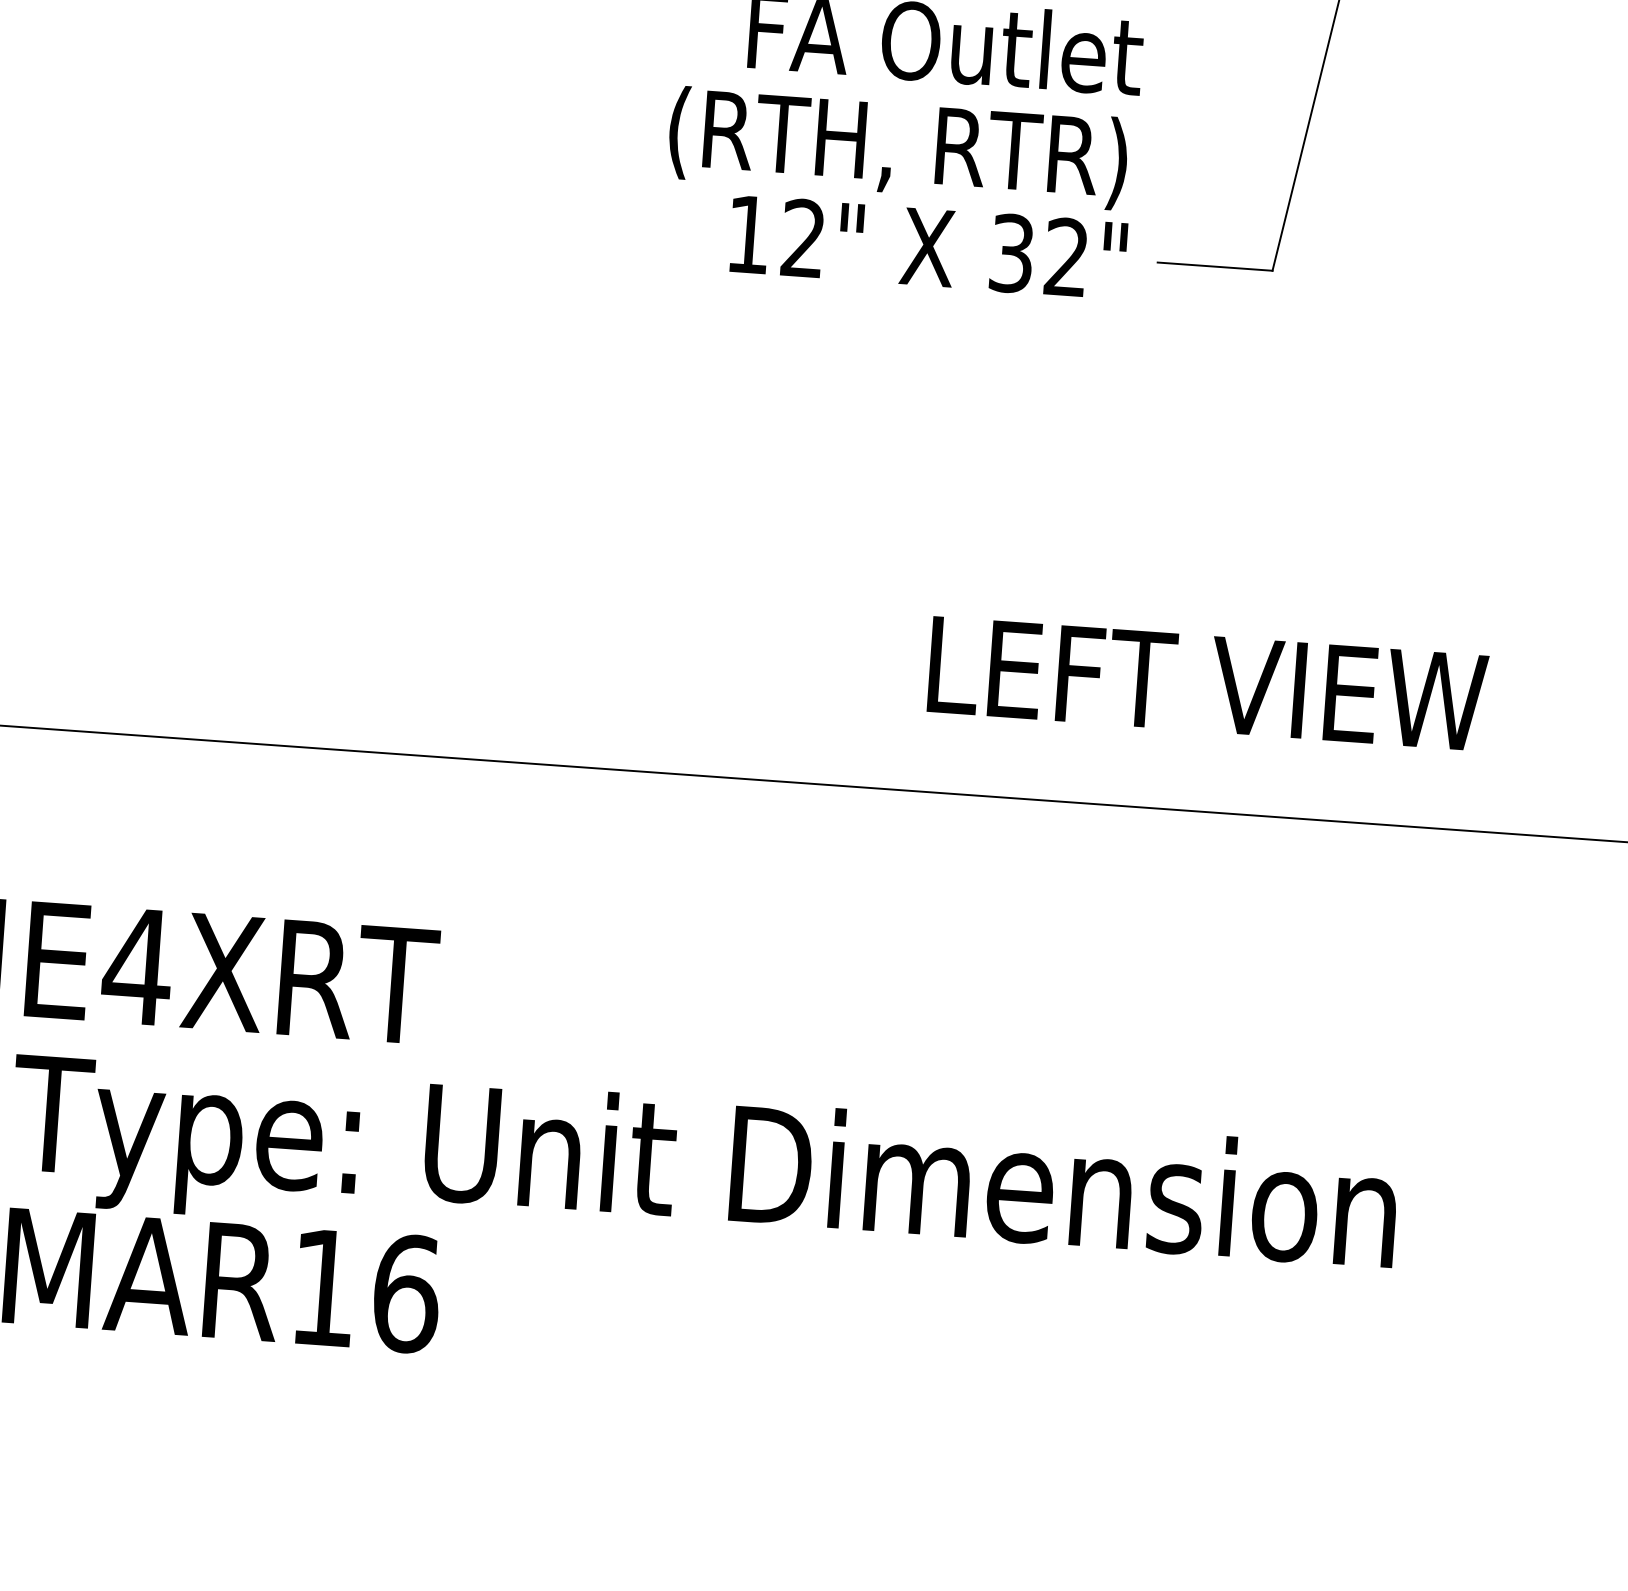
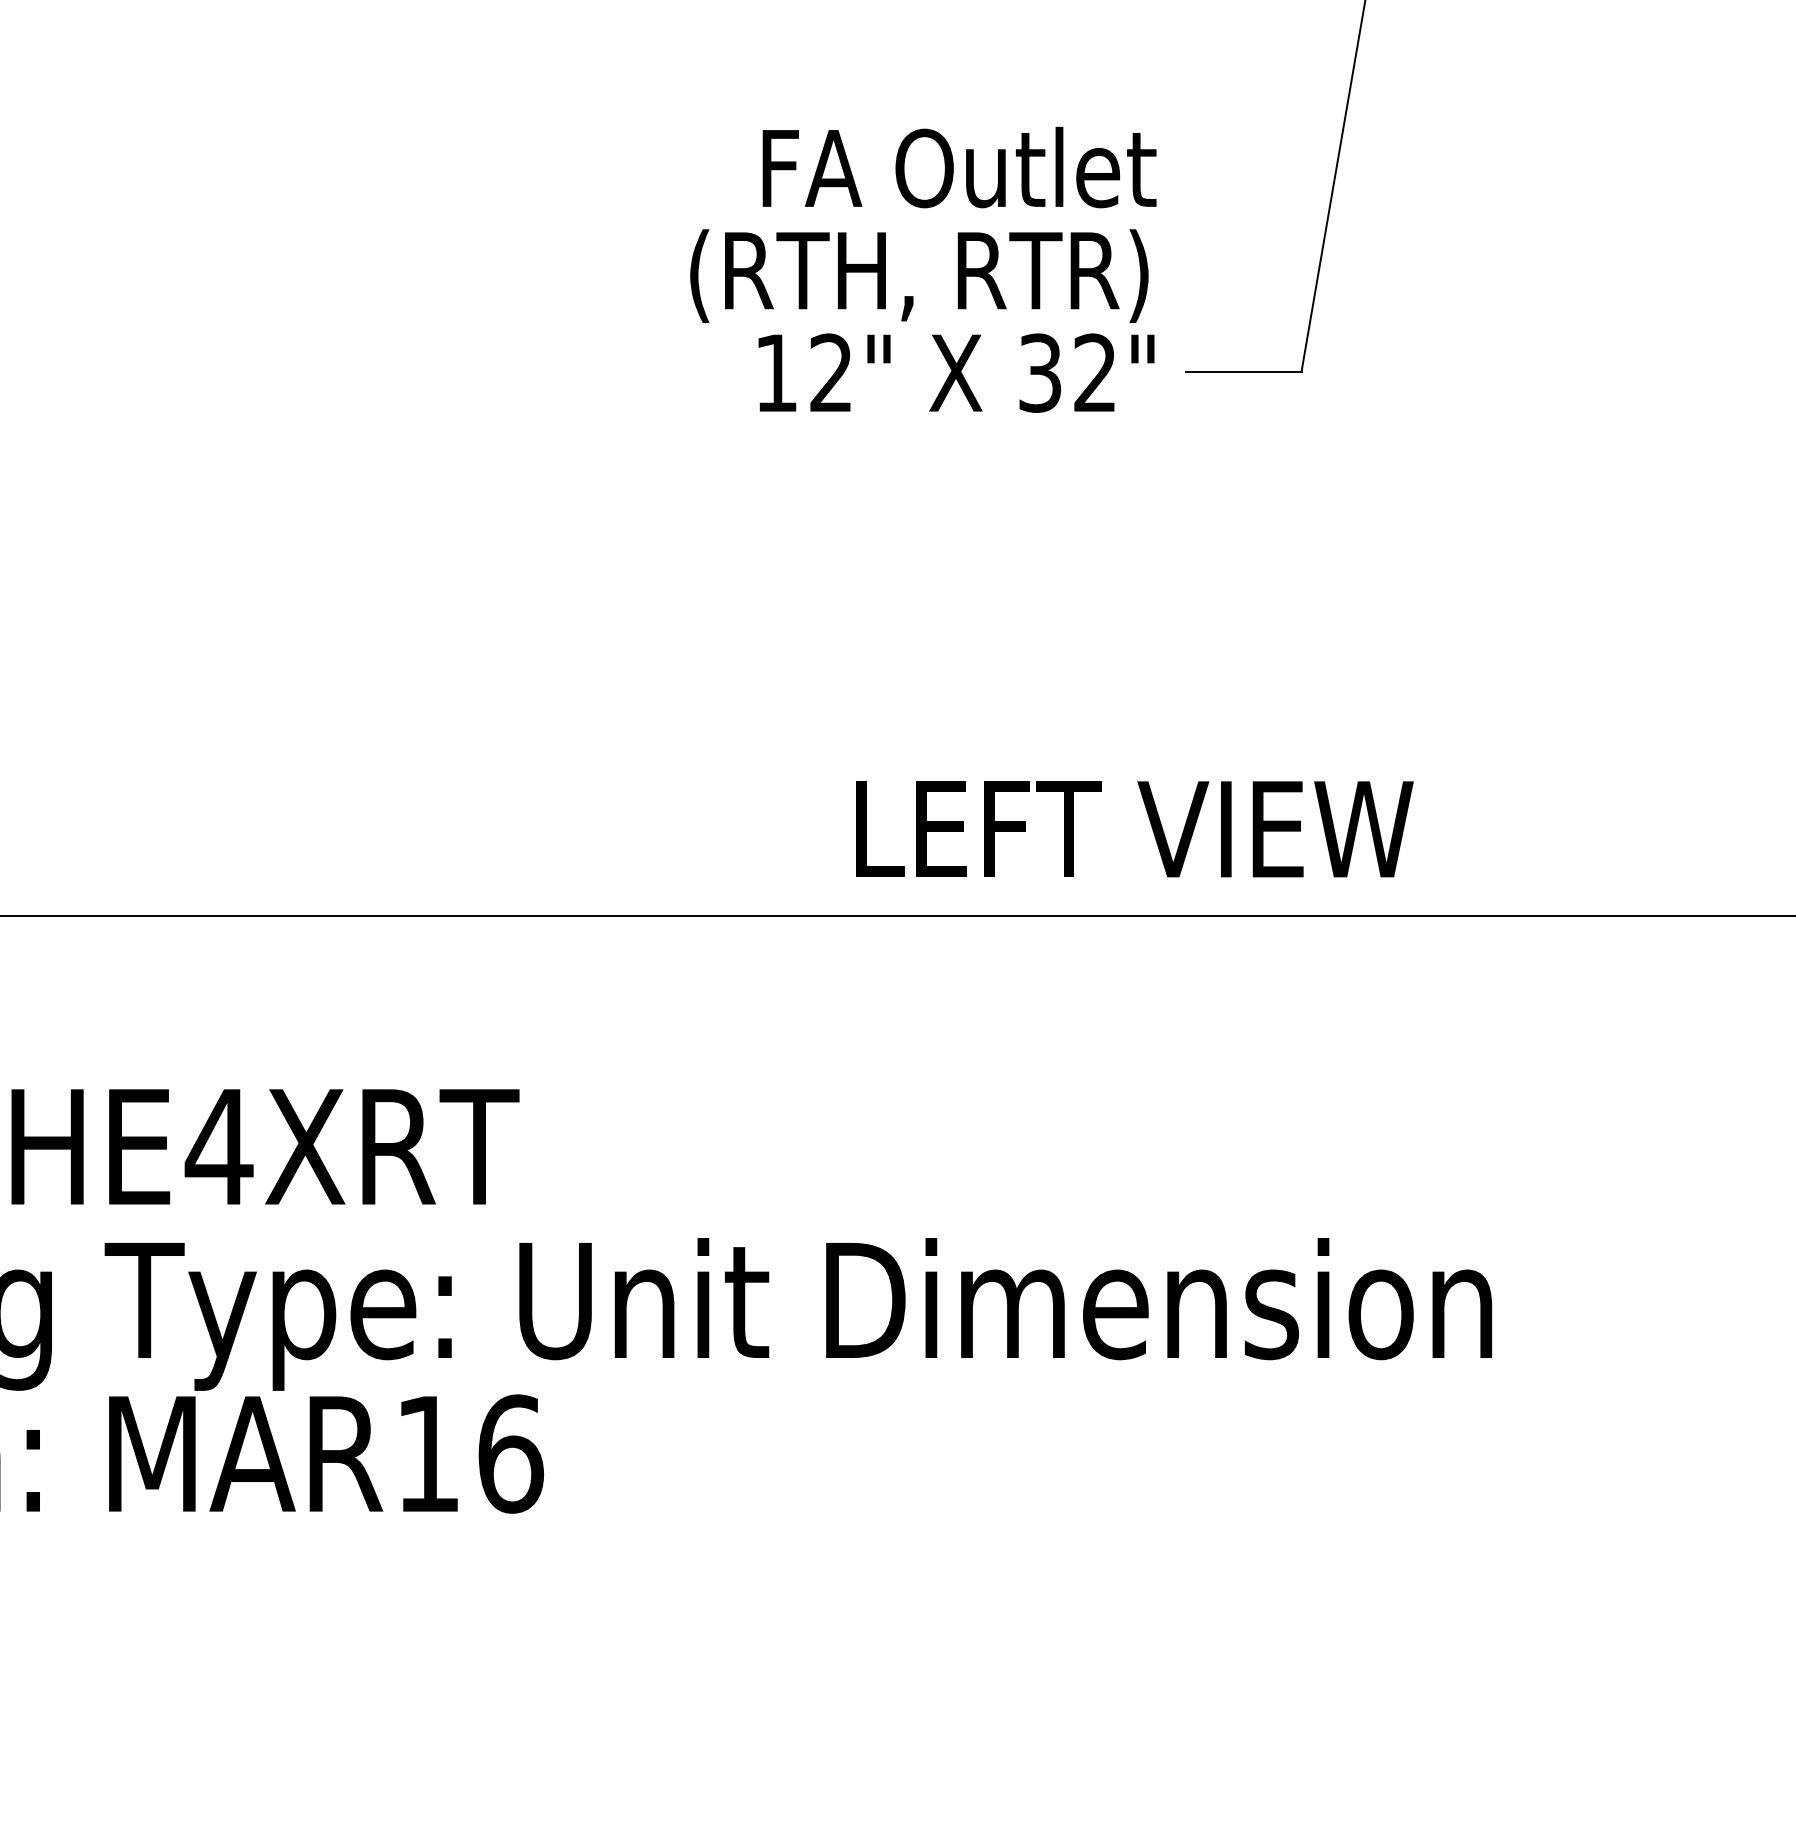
text: (1207, 683) -> (1134, 829), moved

